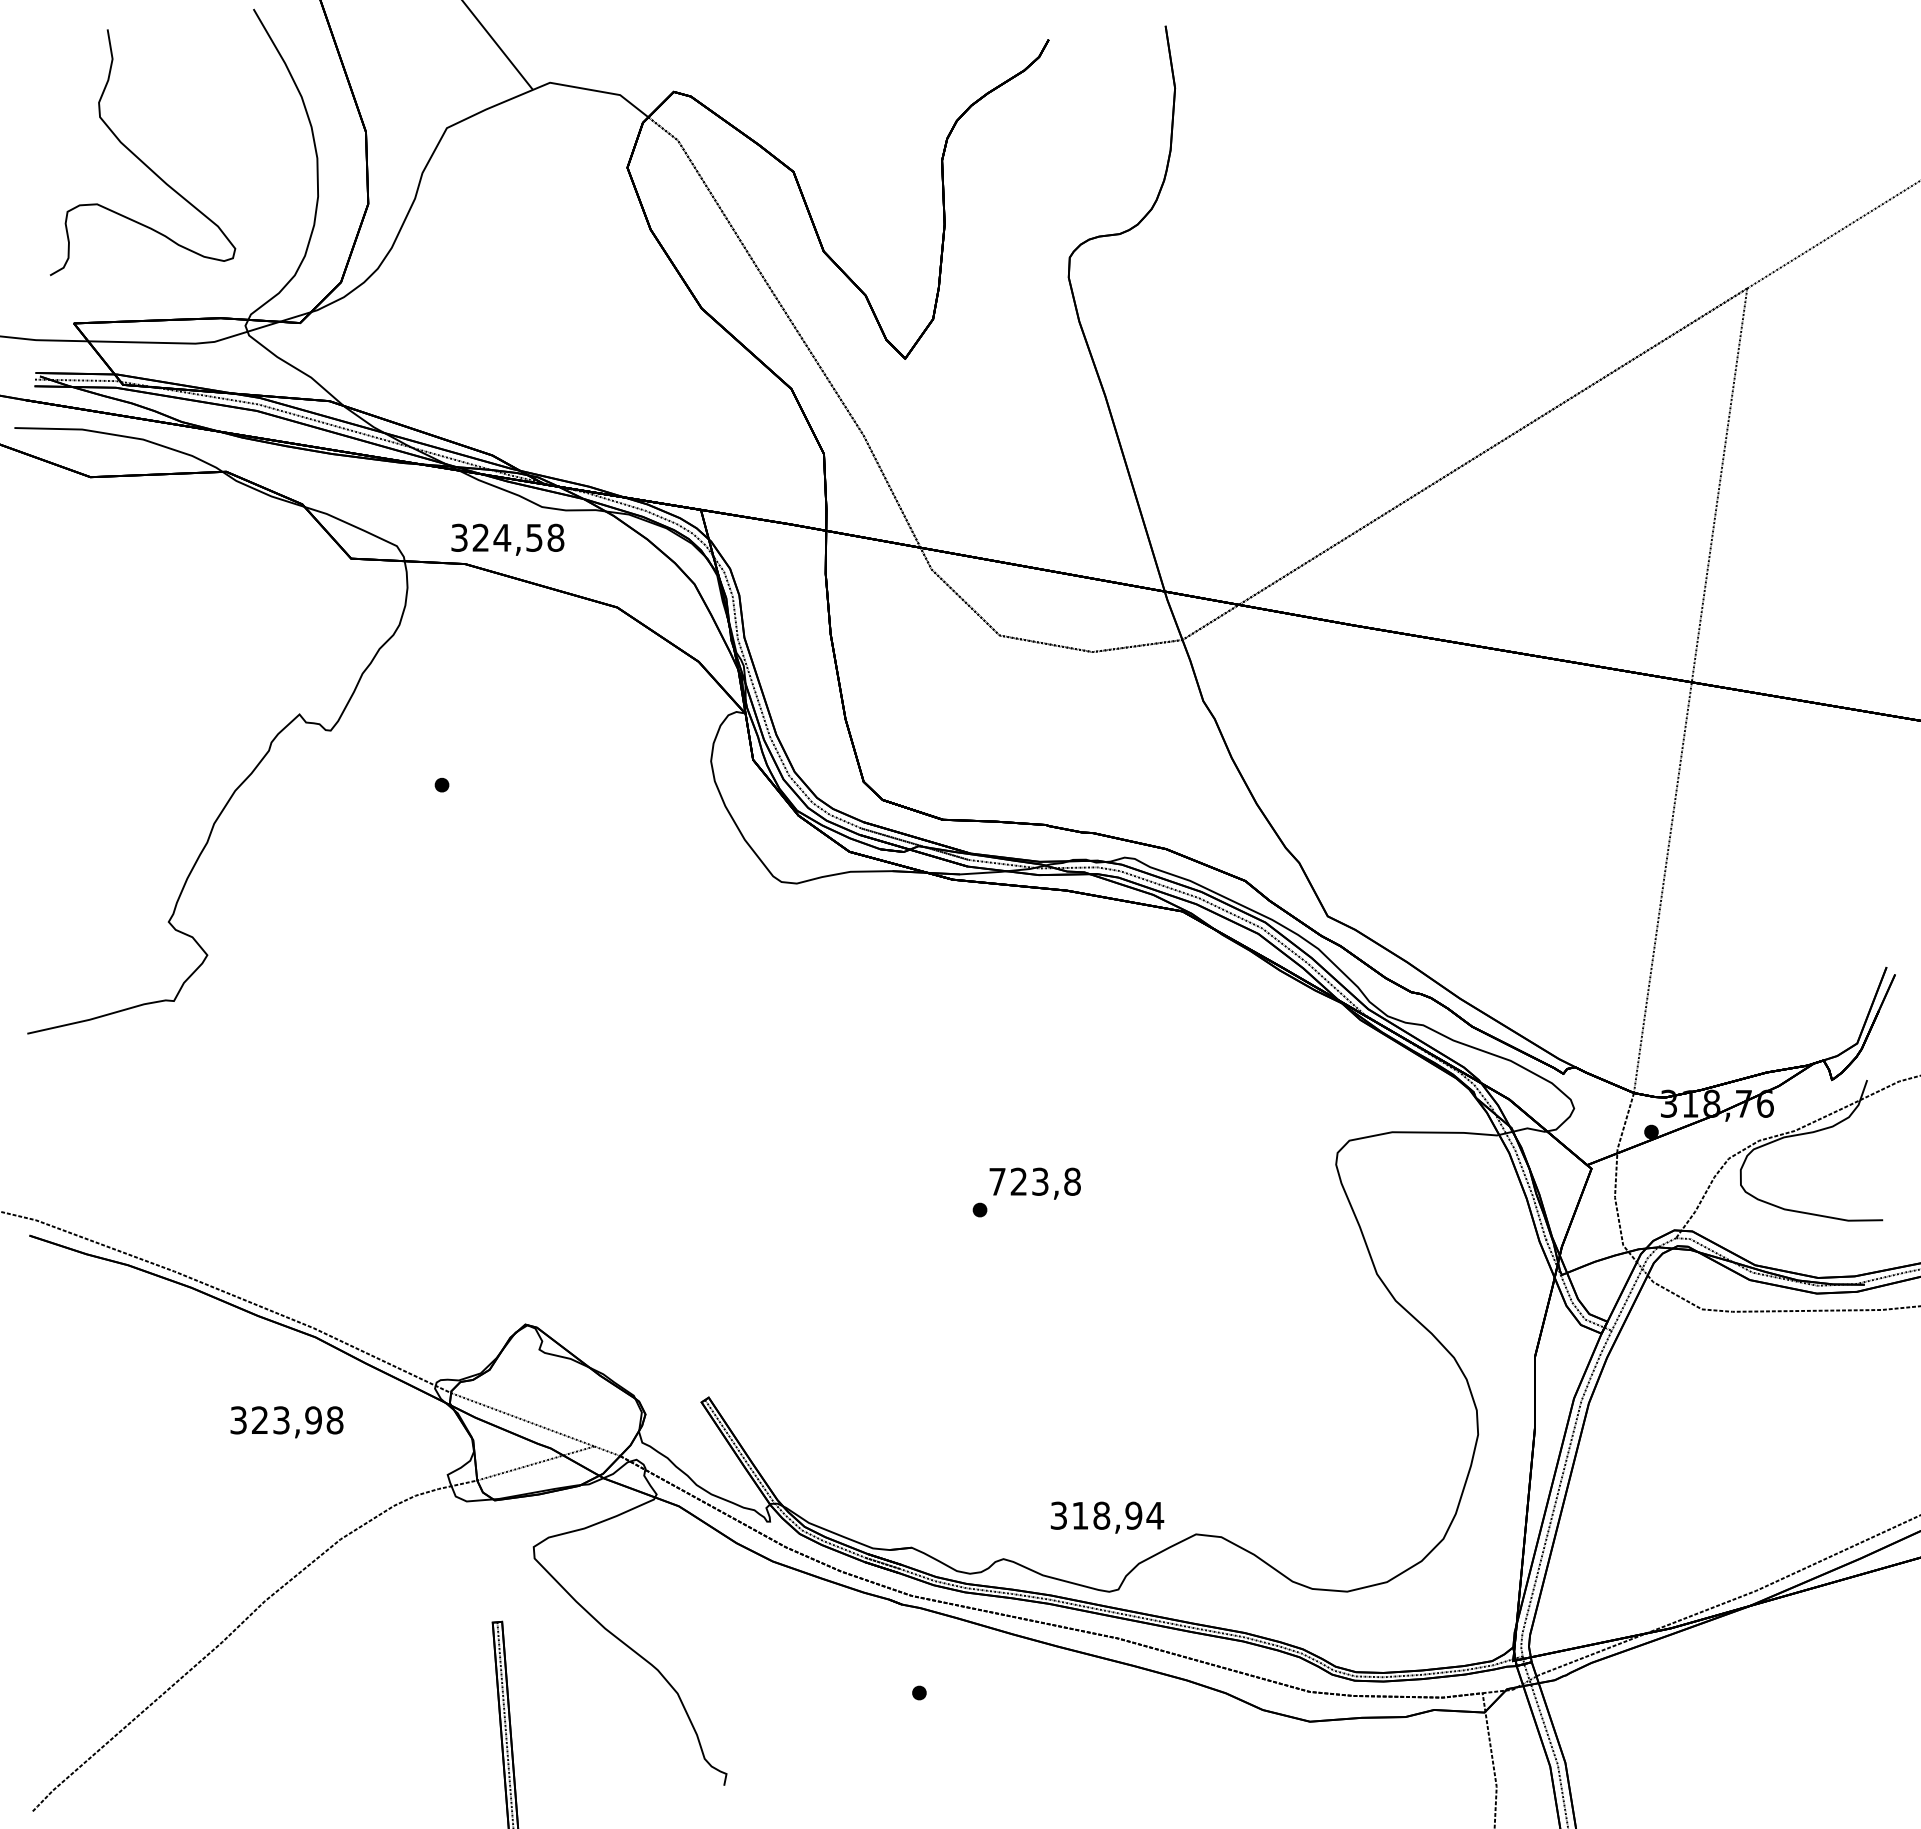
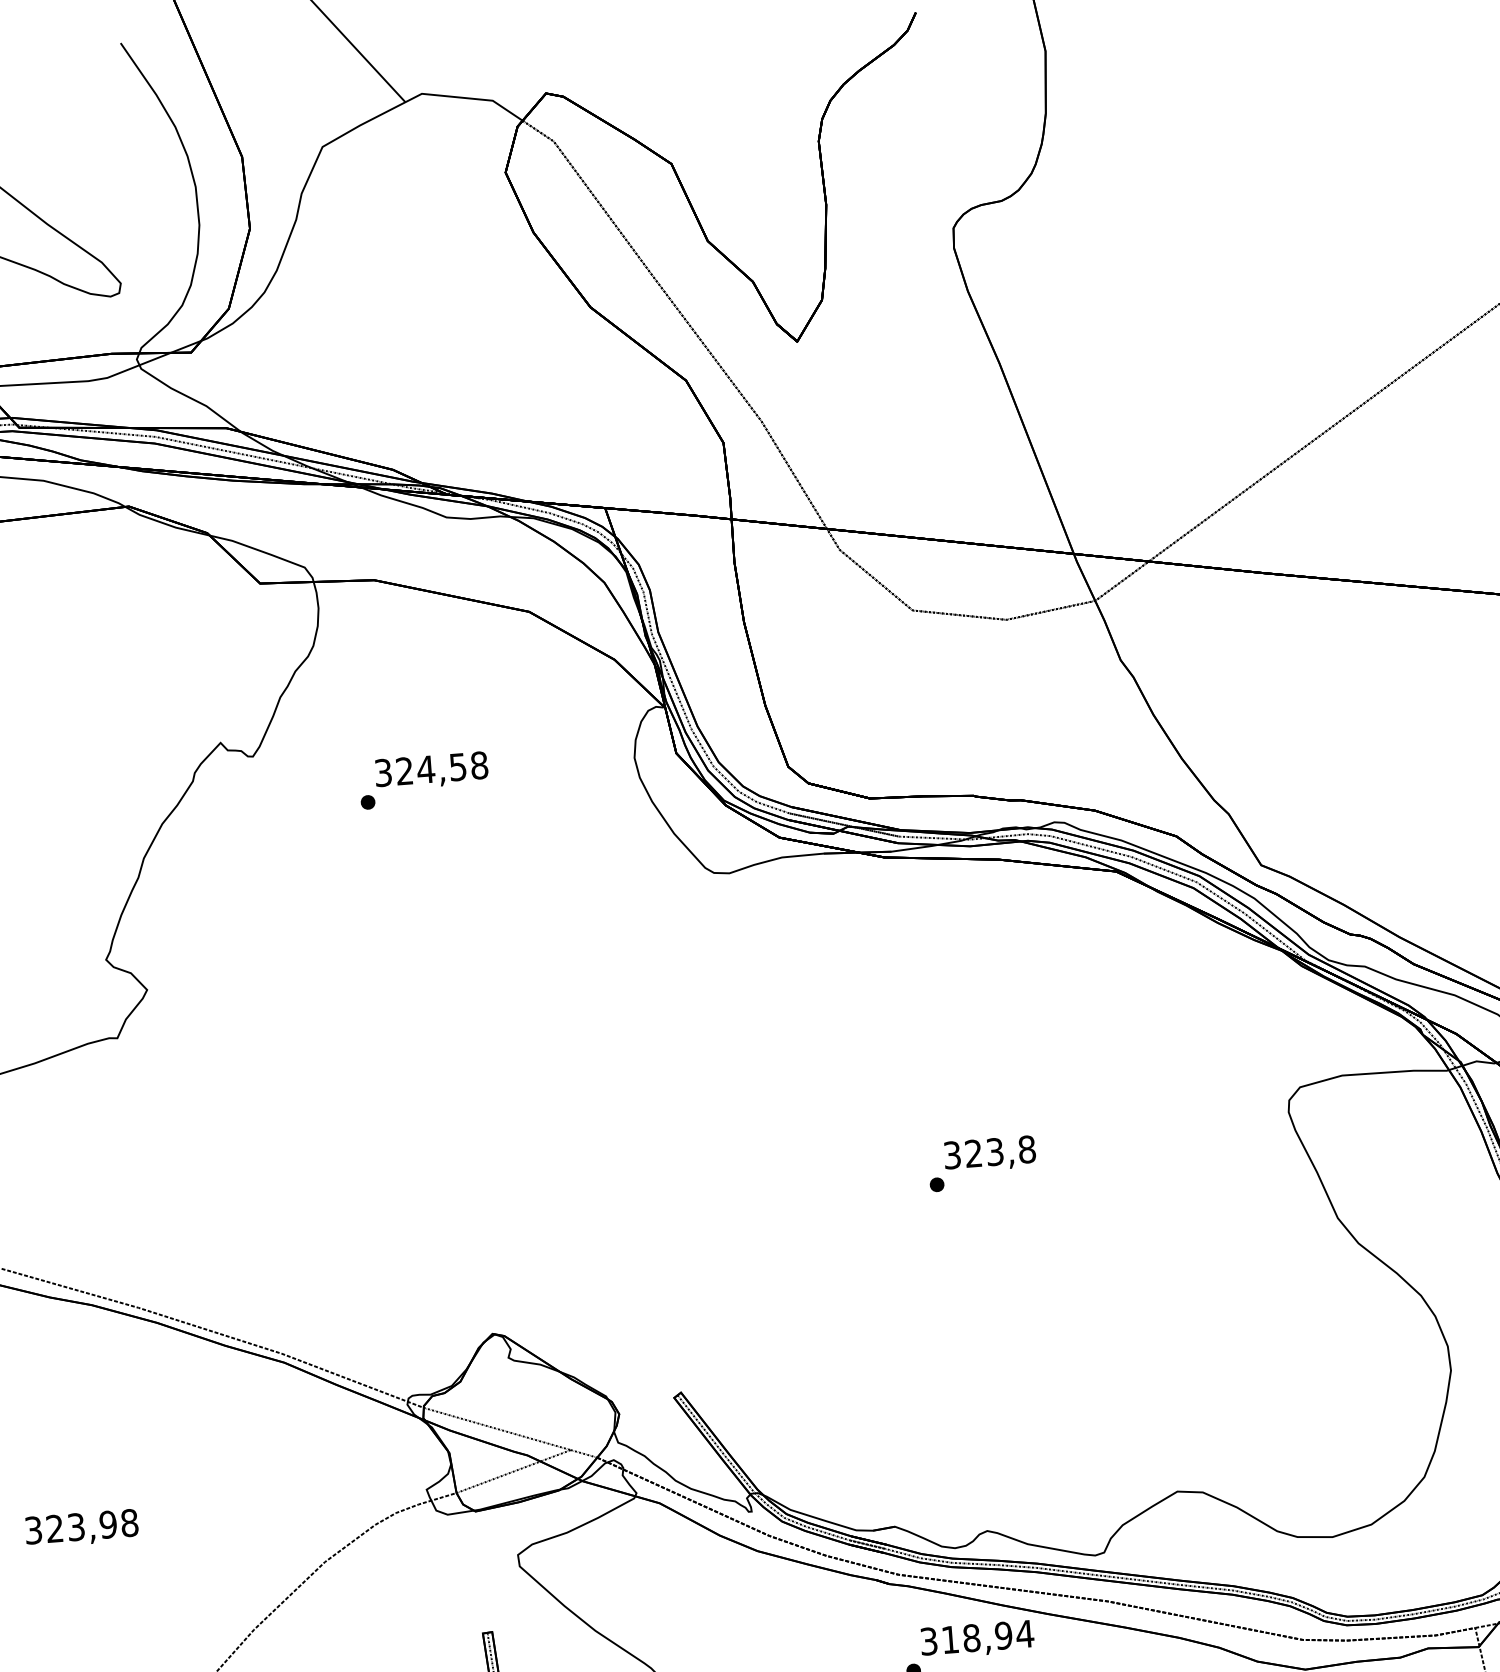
text: (507, 539) -> (431, 770), moved
text: (997, 1181) -> (952, 1154), 723,8 -> 323,8
text: (286, 1422) -> (81, 1528), moved
text: (1107, 1517) -> (977, 1639), moved

